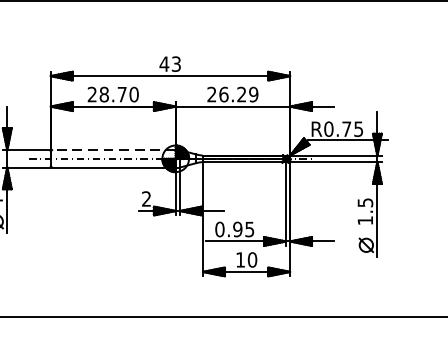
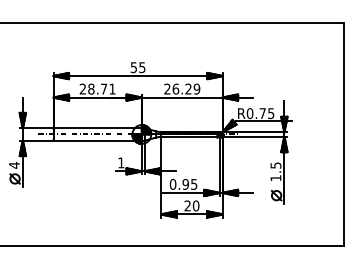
text: (169, 64) -> (137, 67), 43 -> 55
text: (134, 93) -> (112, 88), 28.70 -> 28.71
line: (114, 150) -> (98, 128), dashed -> solid
text: (146, 198) -> (121, 162), 2 -> 1
text: (240, 259) -> (187, 205), 10 -> 20

